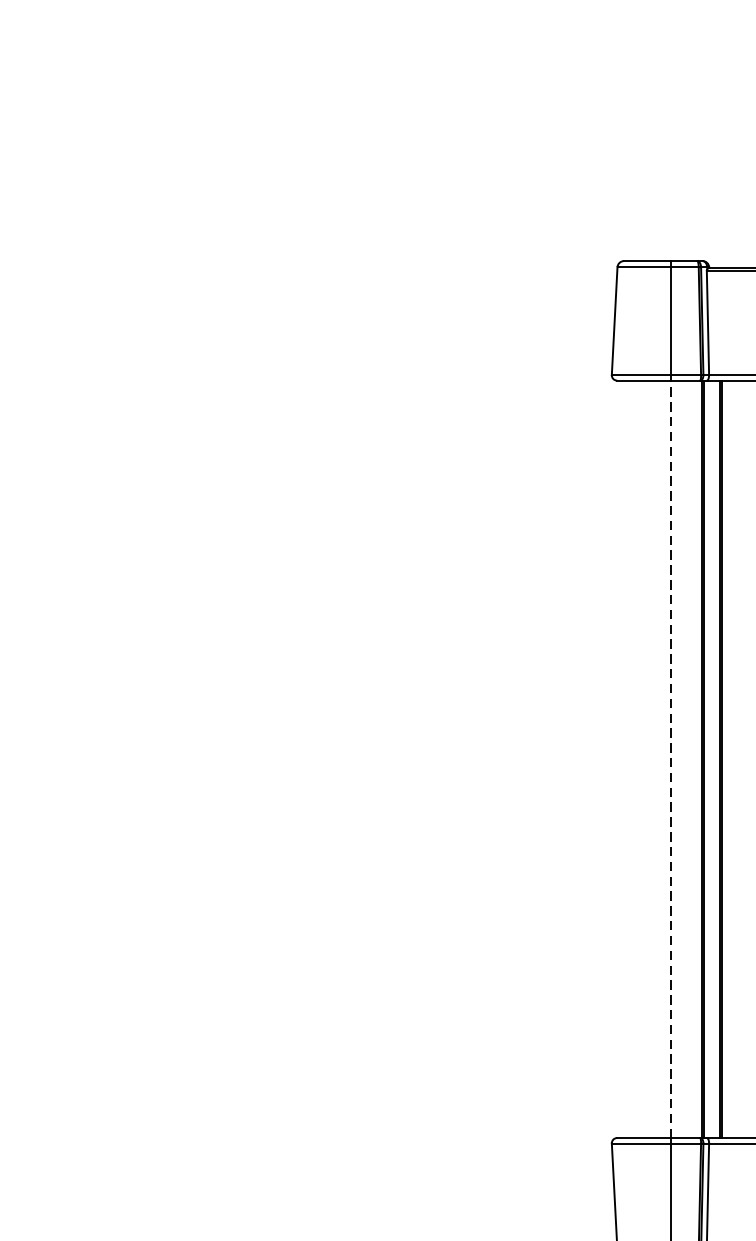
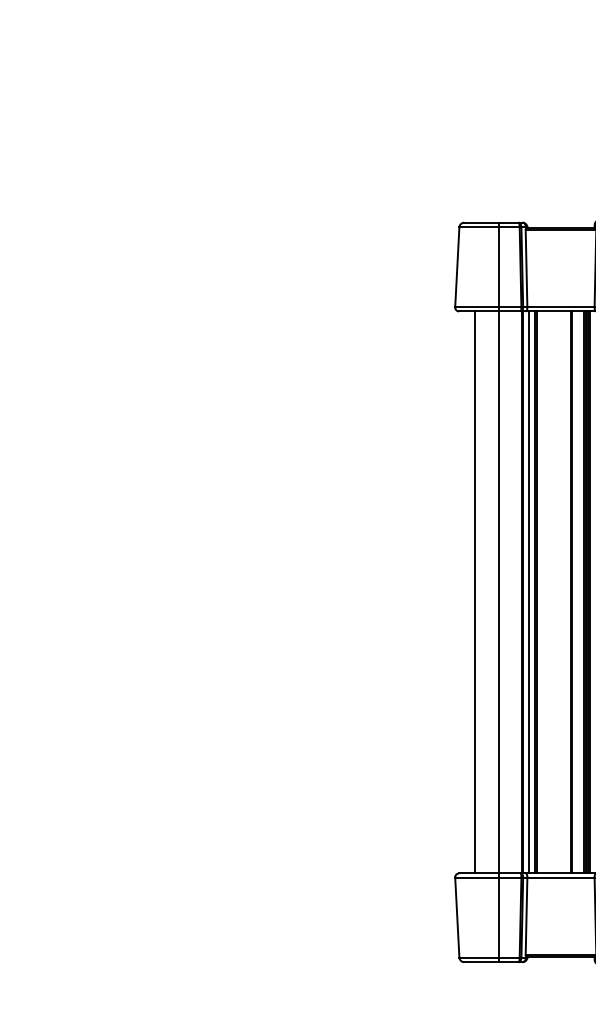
line: (671, 758) -> (499, 591), dashed -> solid
line: (637, 759) -> (474, 592), added
line: (711, 759) -> (529, 592), added

